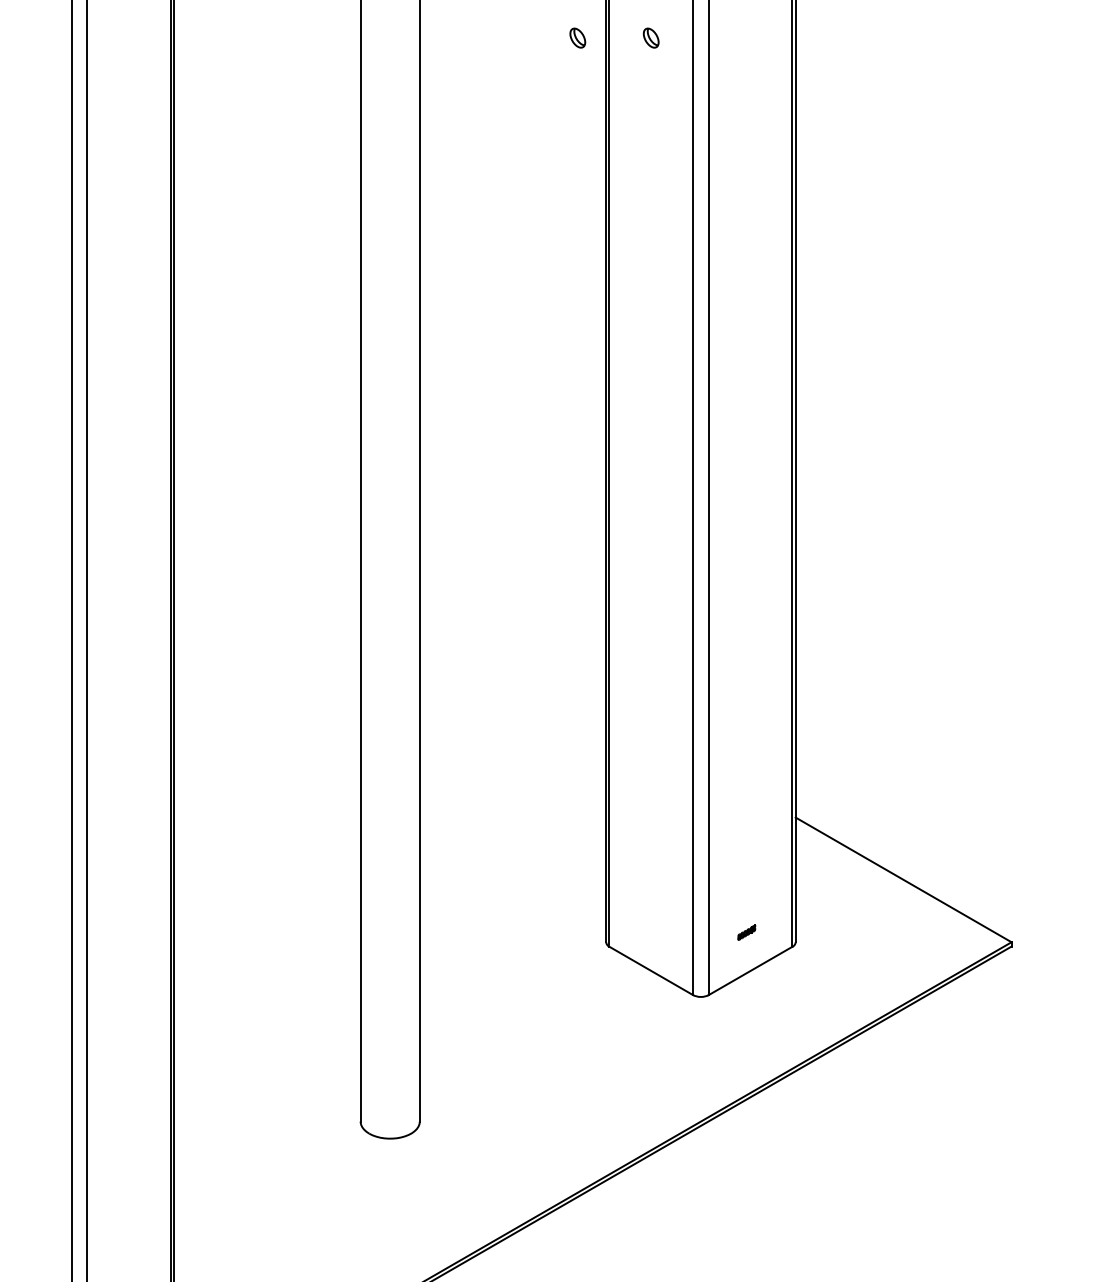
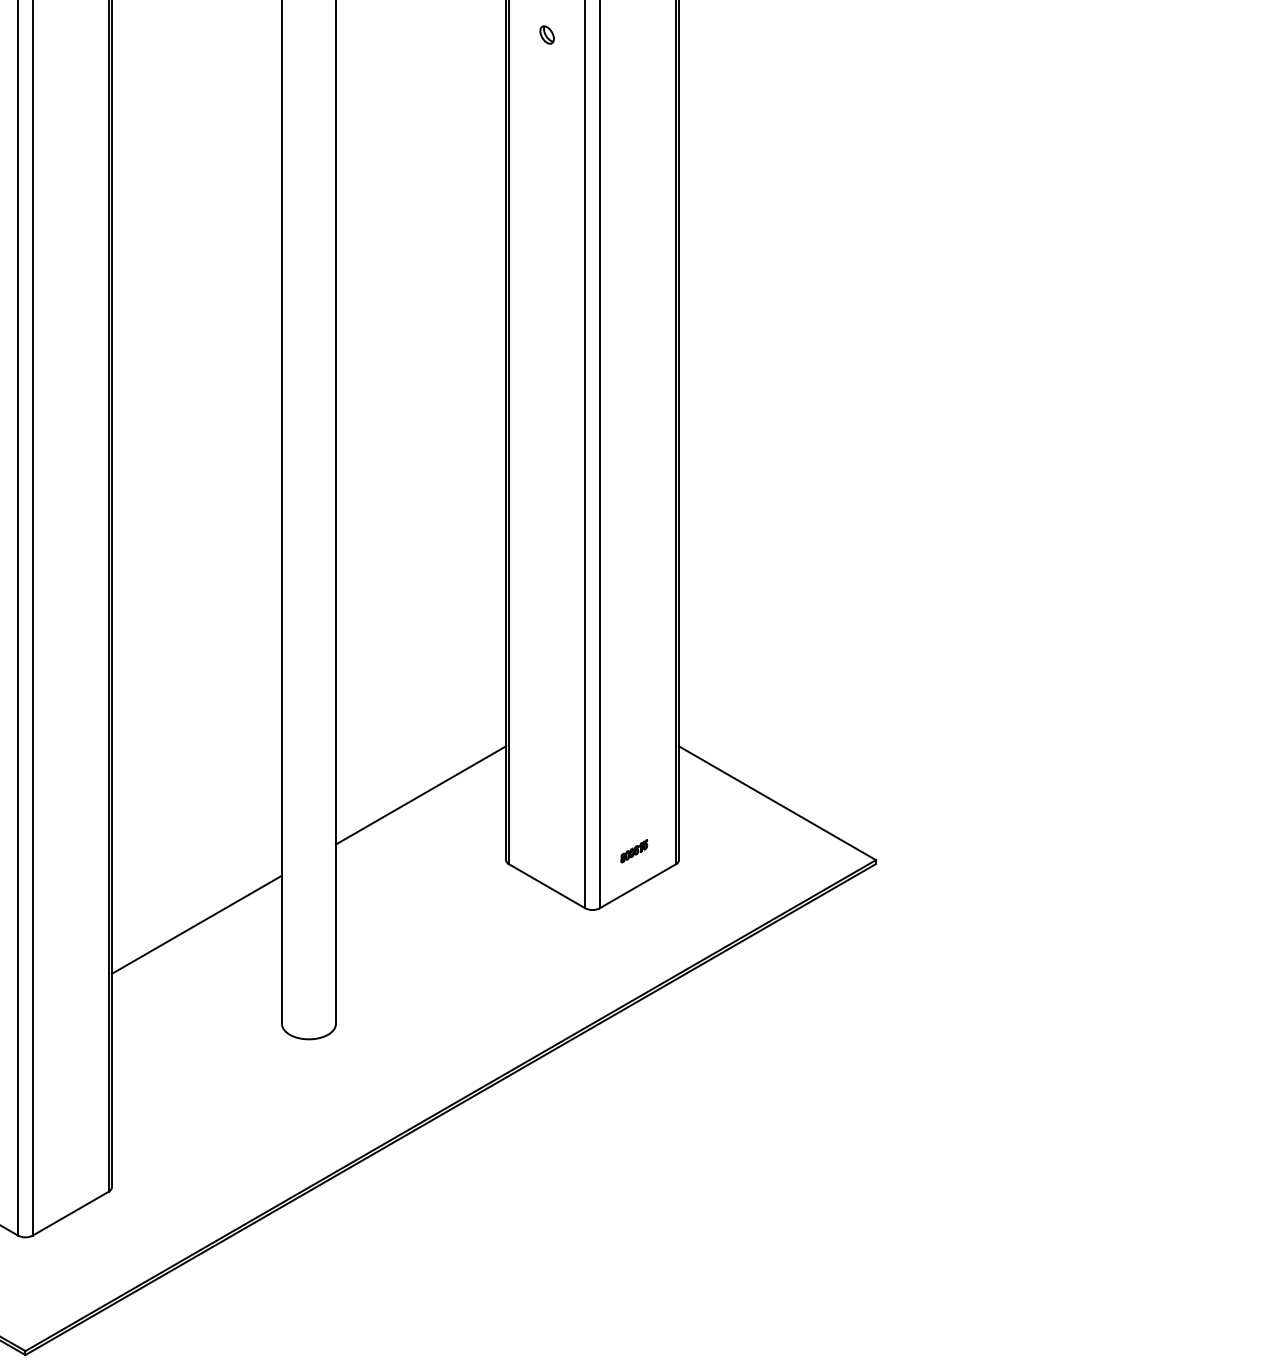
part: (577, 37) -> (479, 34), removed
line: (513, 871) -> (421, 795), added
part: (746, 932) -> (634, 851), size x1.67
line: (266, 1012) -> (196, 924), added

